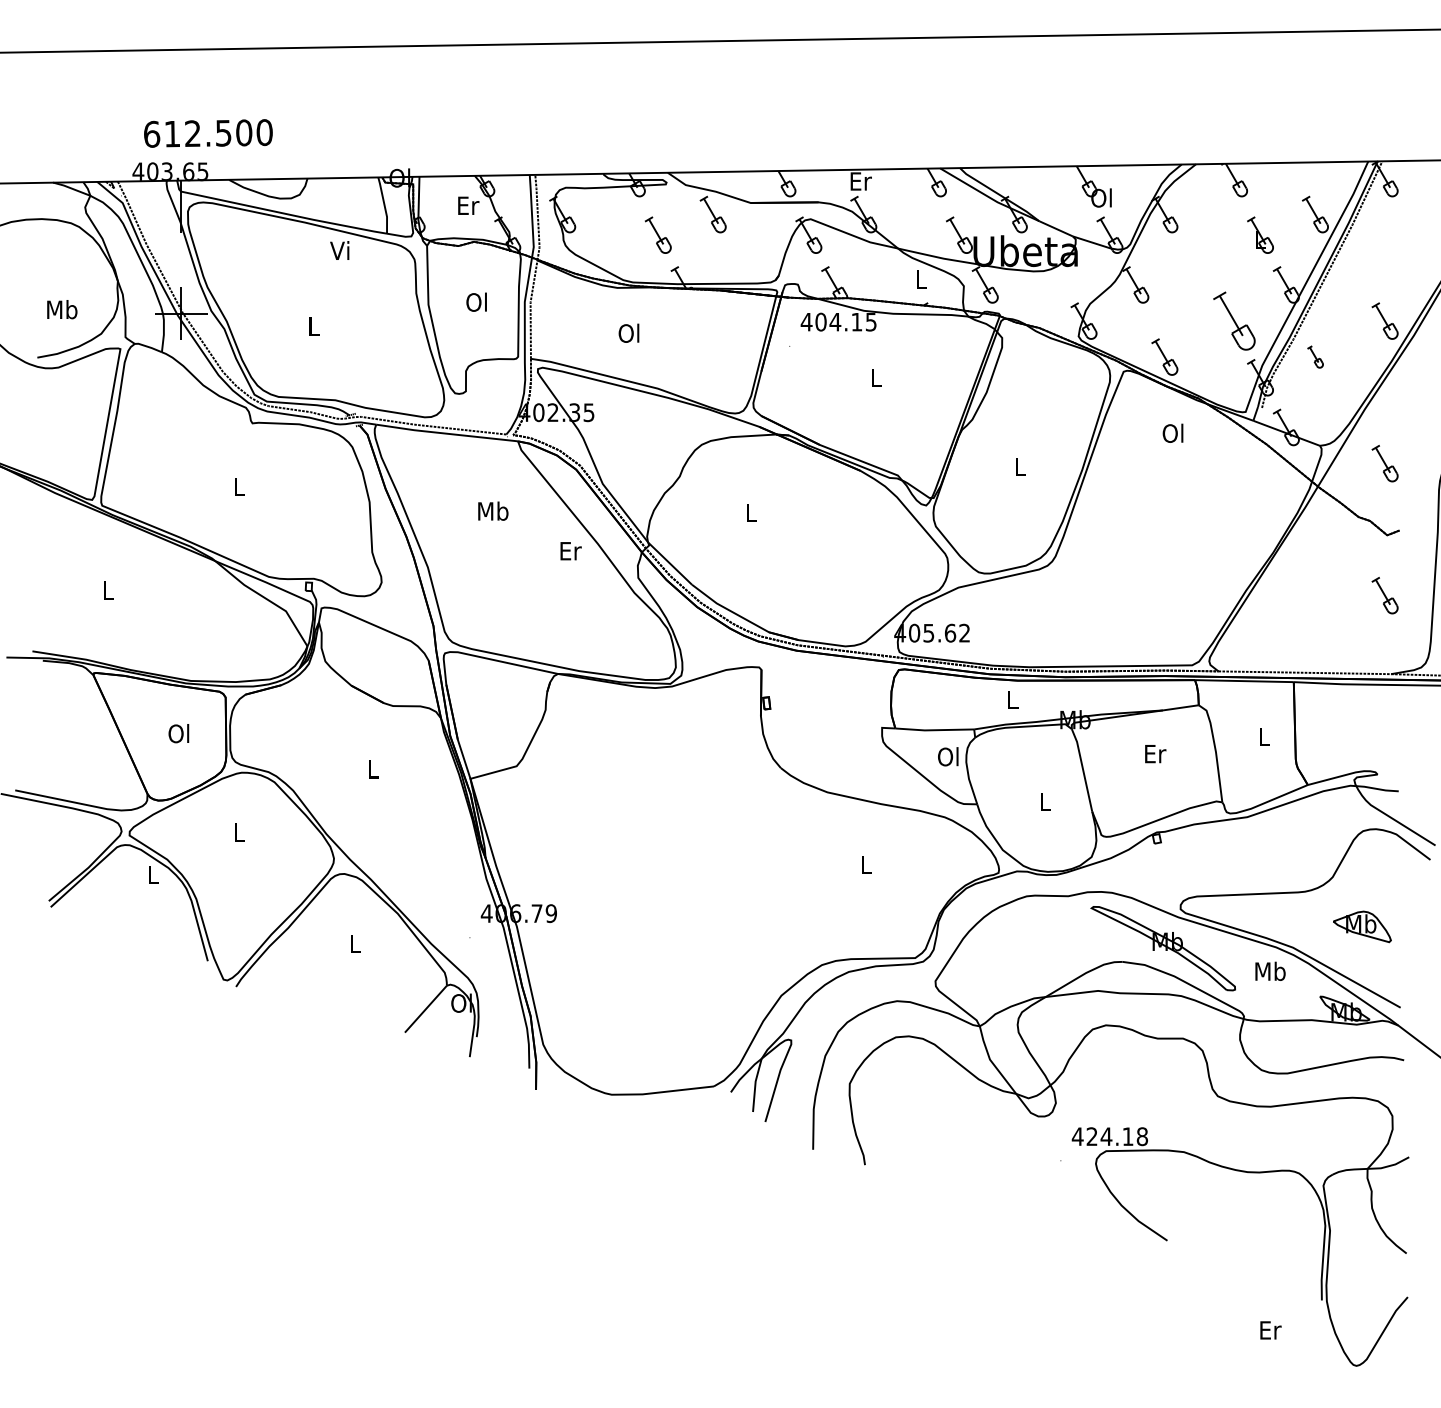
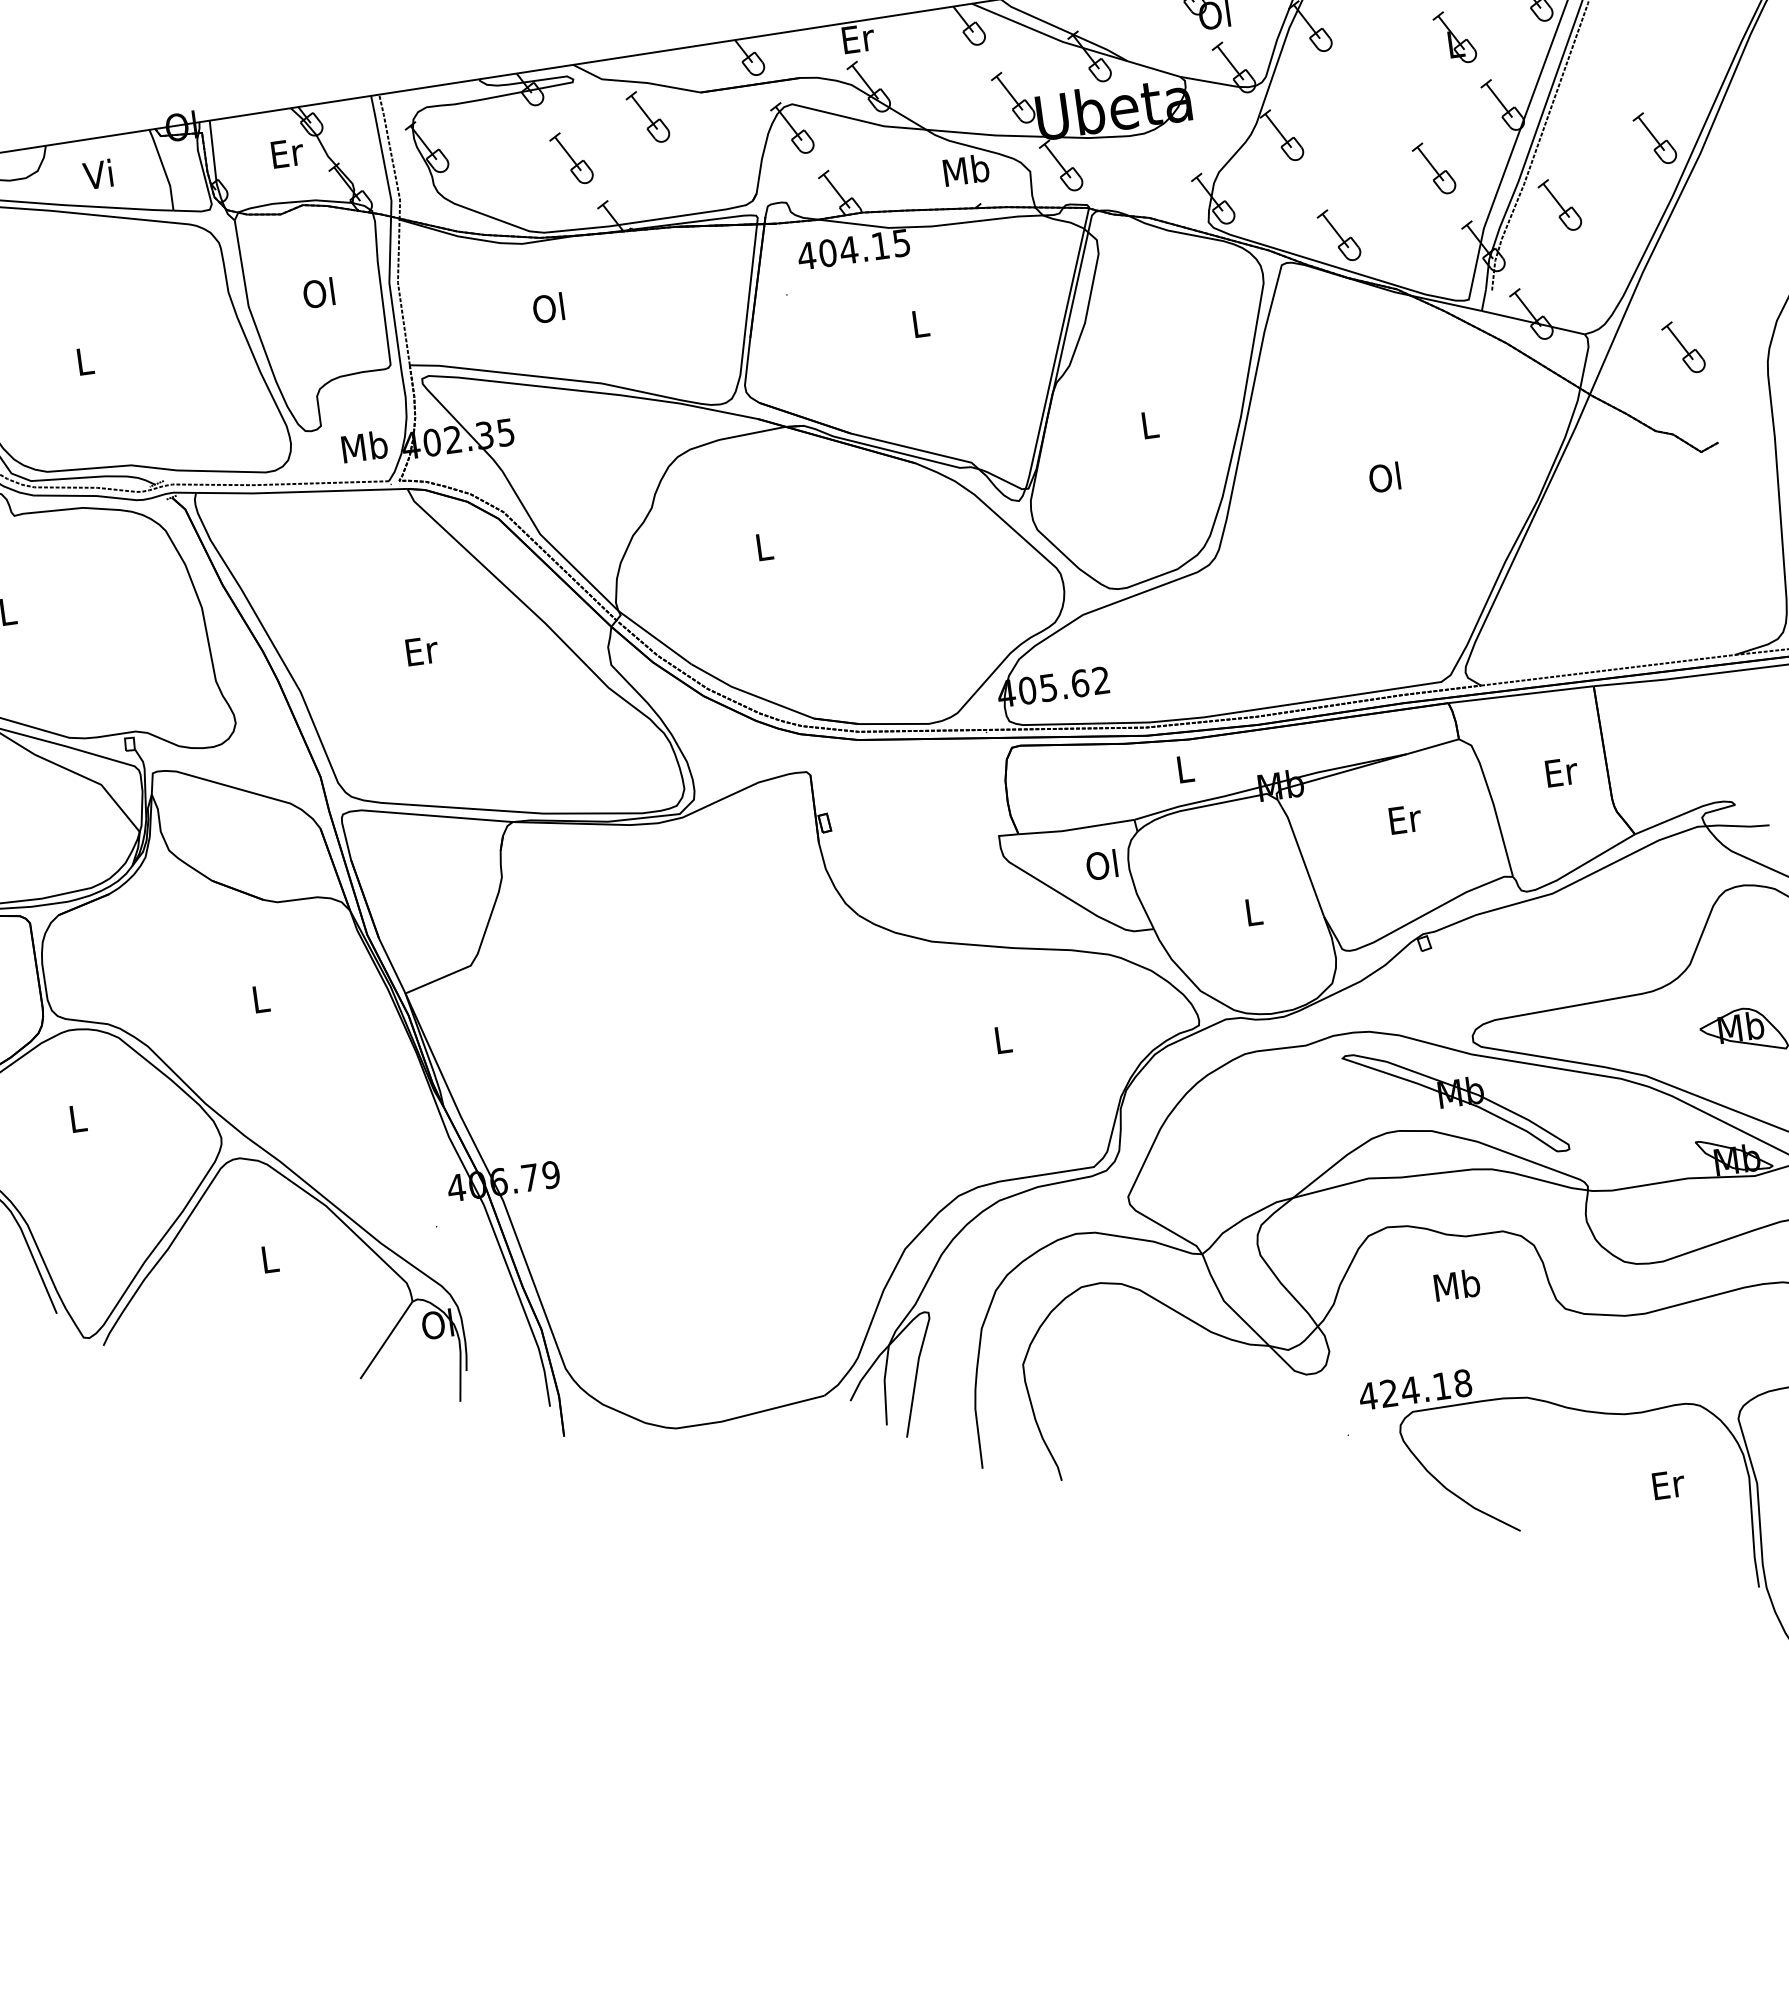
text: (339, 250) -> (97, 174), moved
text: (921, 278) -> (966, 168), L -> Mb
part: (1234, 320) -> (1434, 167), size x0.62
part: (1315, 356) -> (1560, 204), size x1.67
text: (1172, 432) -> (1383, 476), moved
text: (493, 510) -> (364, 445), moved
text: (570, 551) -> (421, 651), moved
part: (1384, 595) -> (1709, 540), removed
text: (1264, 736) -> (1561, 771), L -> Er
text: (1270, 970) -> (1456, 1283), moved
text: (1270, 1330) -> (1668, 1484), moved

